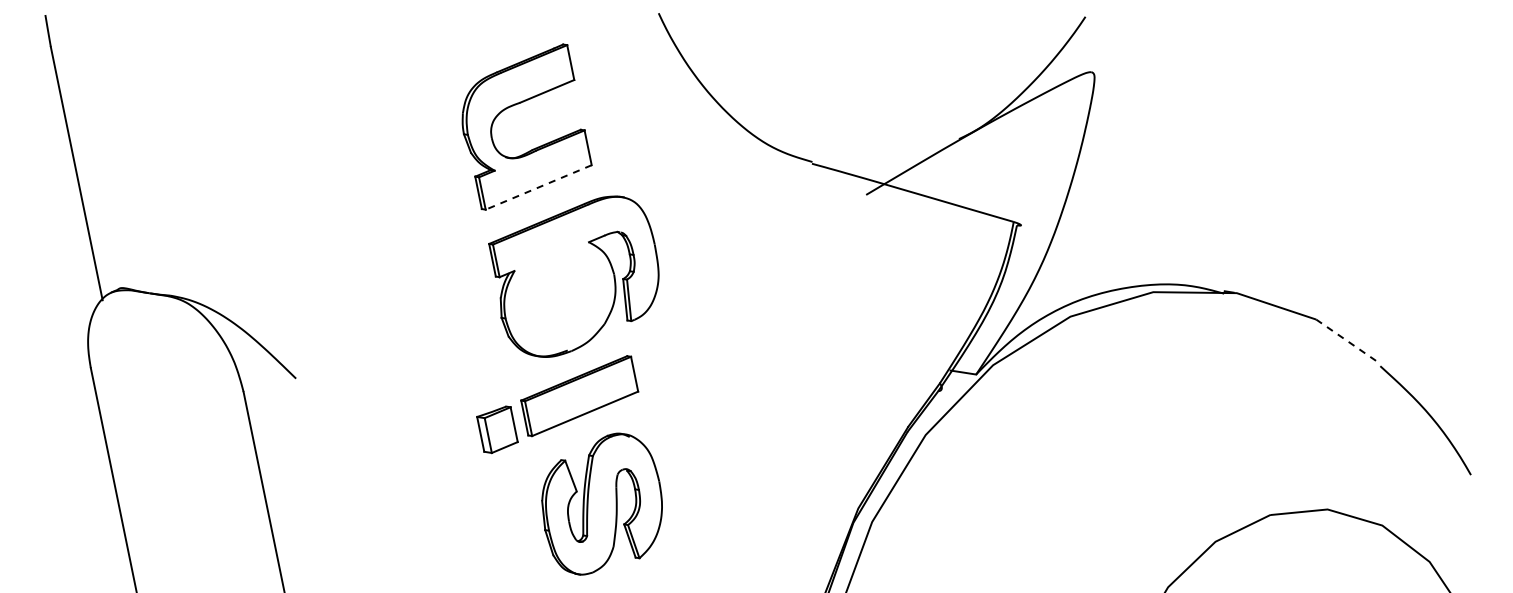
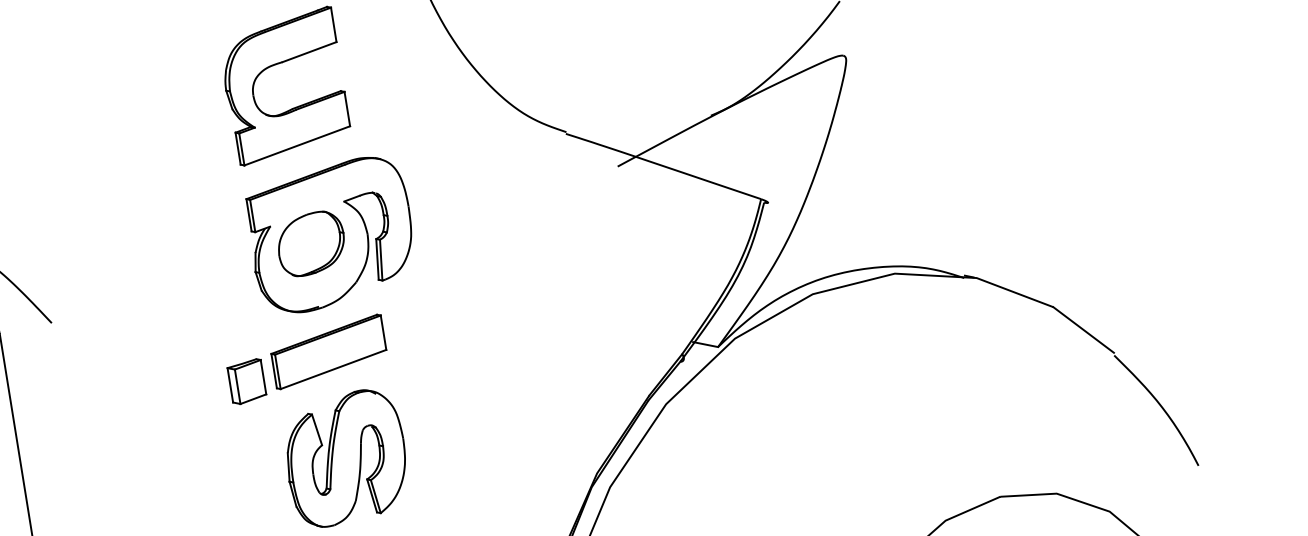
line: (538, 187) -> (297, 145), dashed -> solid
part: (557, 286) -> (311, 243), added
line: (1348, 341) -> (1084, 329), dashed -> solid

